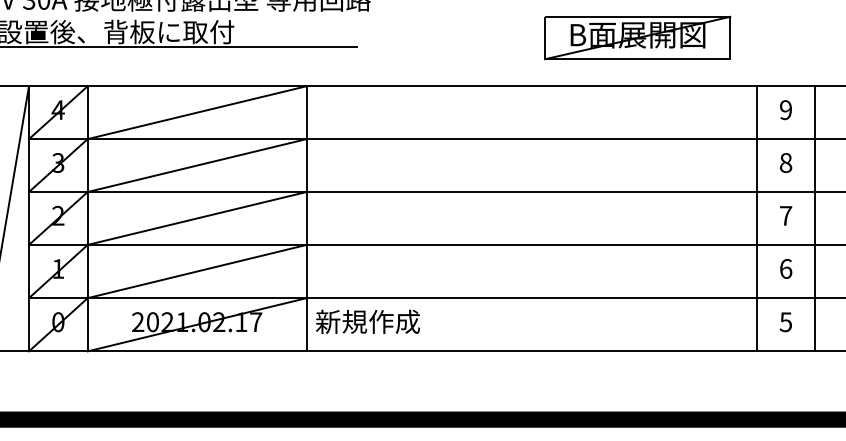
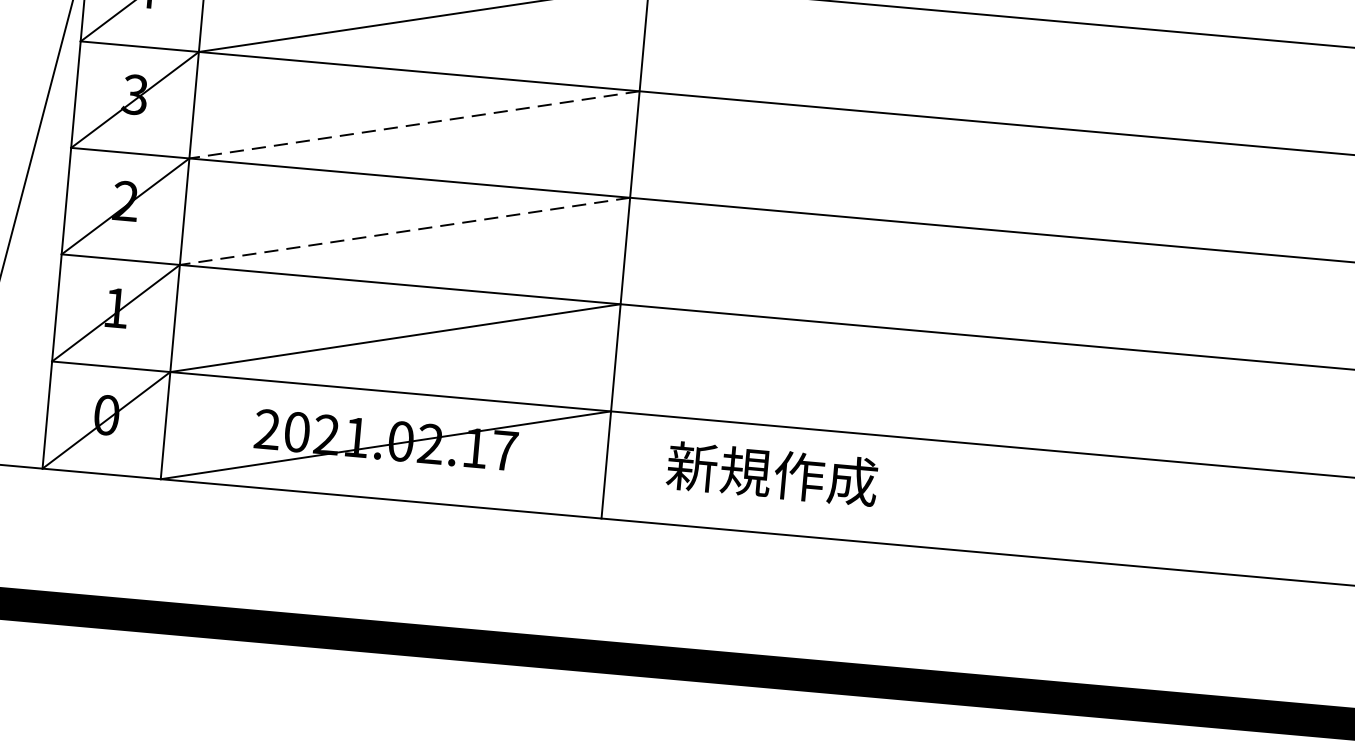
line: (197, 165) -> (415, 124), solid -> dashed
line: (197, 218) -> (405, 231), solid -> dashed
text: (367, 321) -> (771, 473), moved

